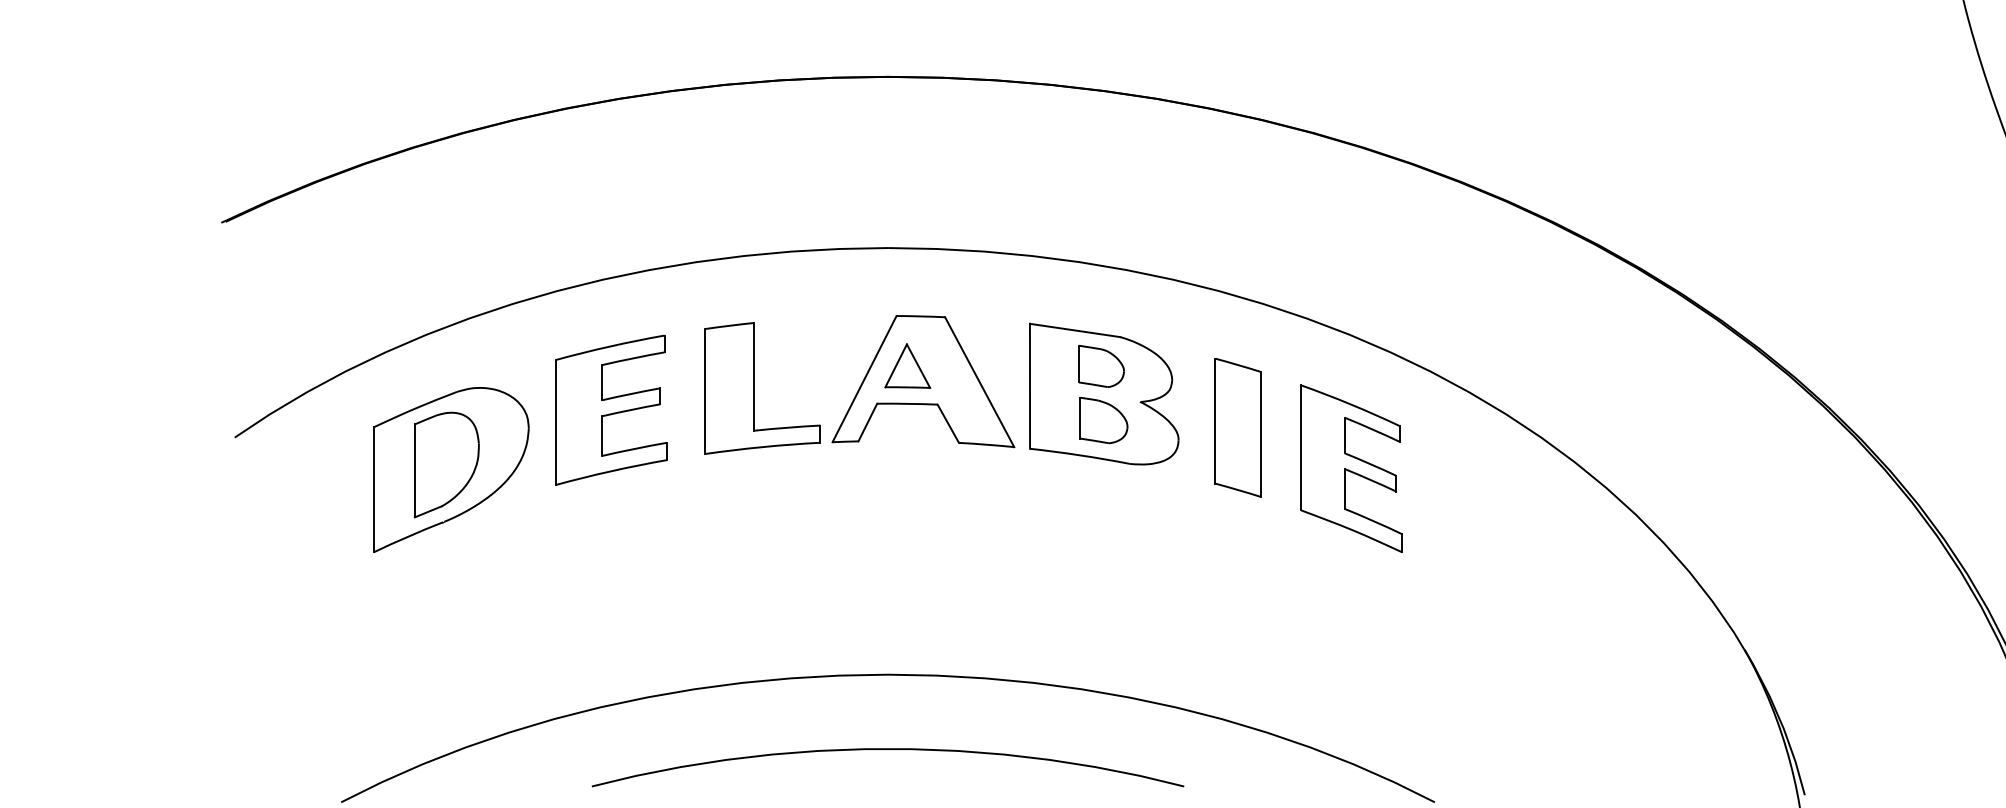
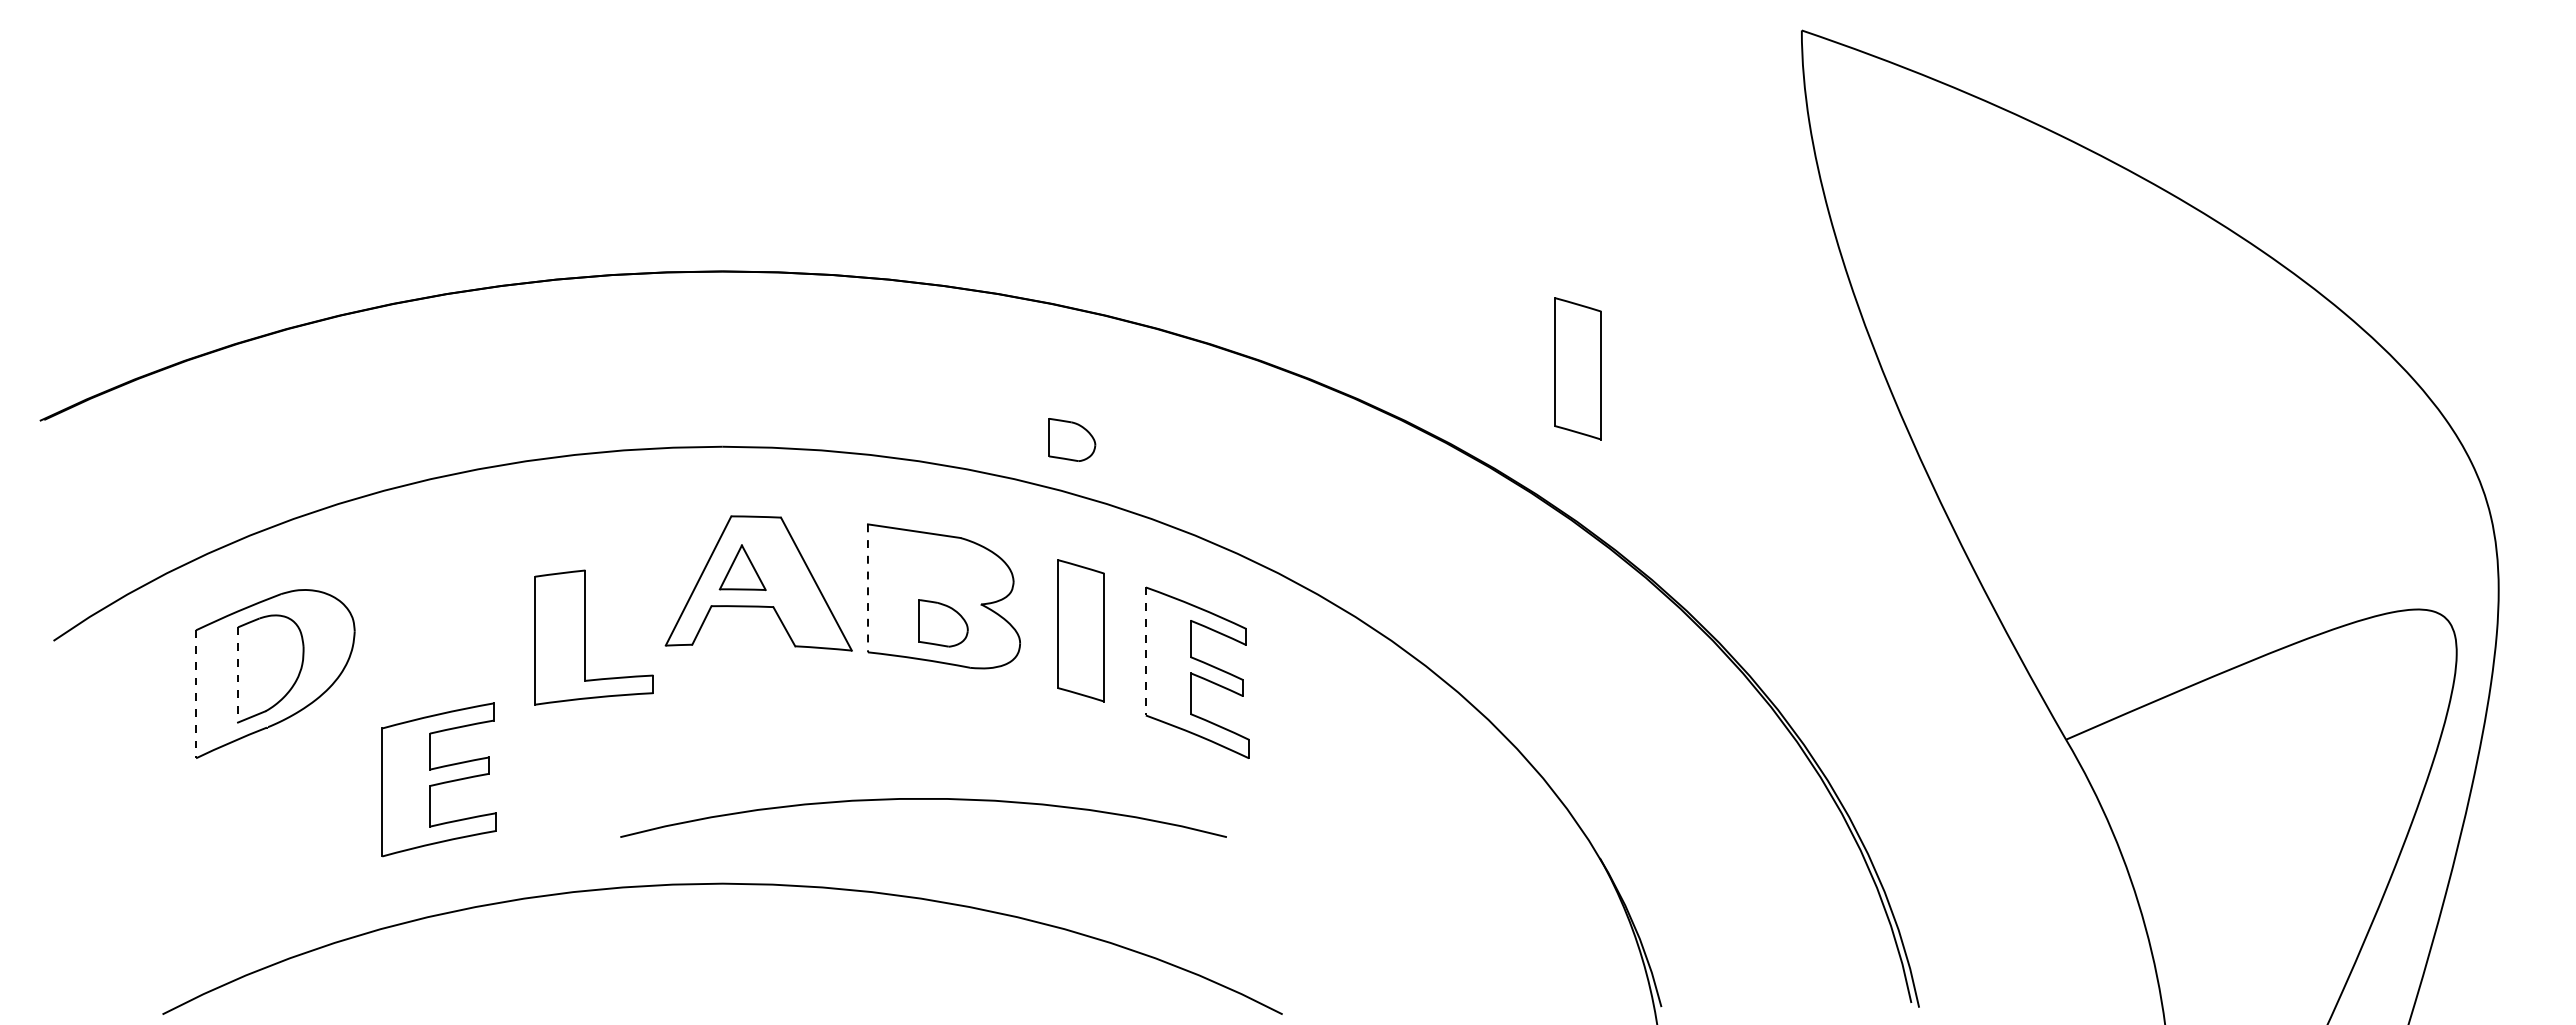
part: (1722, 171) -> (1577, 368), added
part: (1101, 365) -> (1072, 439), moved
line: (1029, 386) -> (867, 588), solid -> dashed
part: (754, 388) -> (585, 637), moved
part: (610, 409) -> (438, 779), moved
line: (1300, 447) -> (1145, 651), solid -> dashed
line: (415, 470) -> (238, 674), solid -> dashed
line: (374, 489) -> (196, 694), solid -> dashed
curve: (887, 749) -> (923, 799), moved

